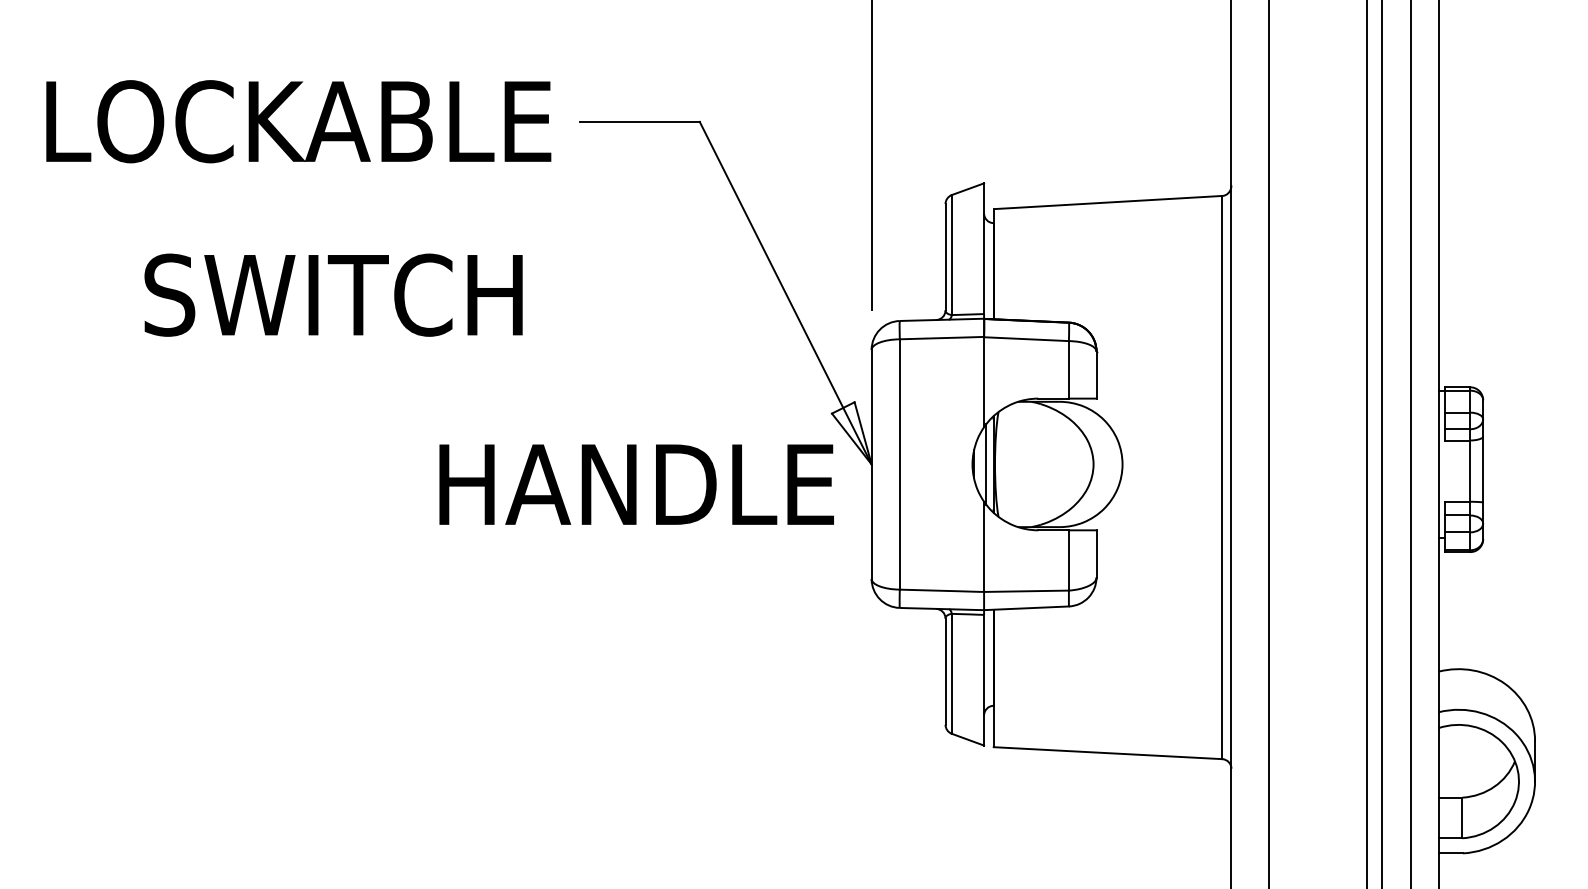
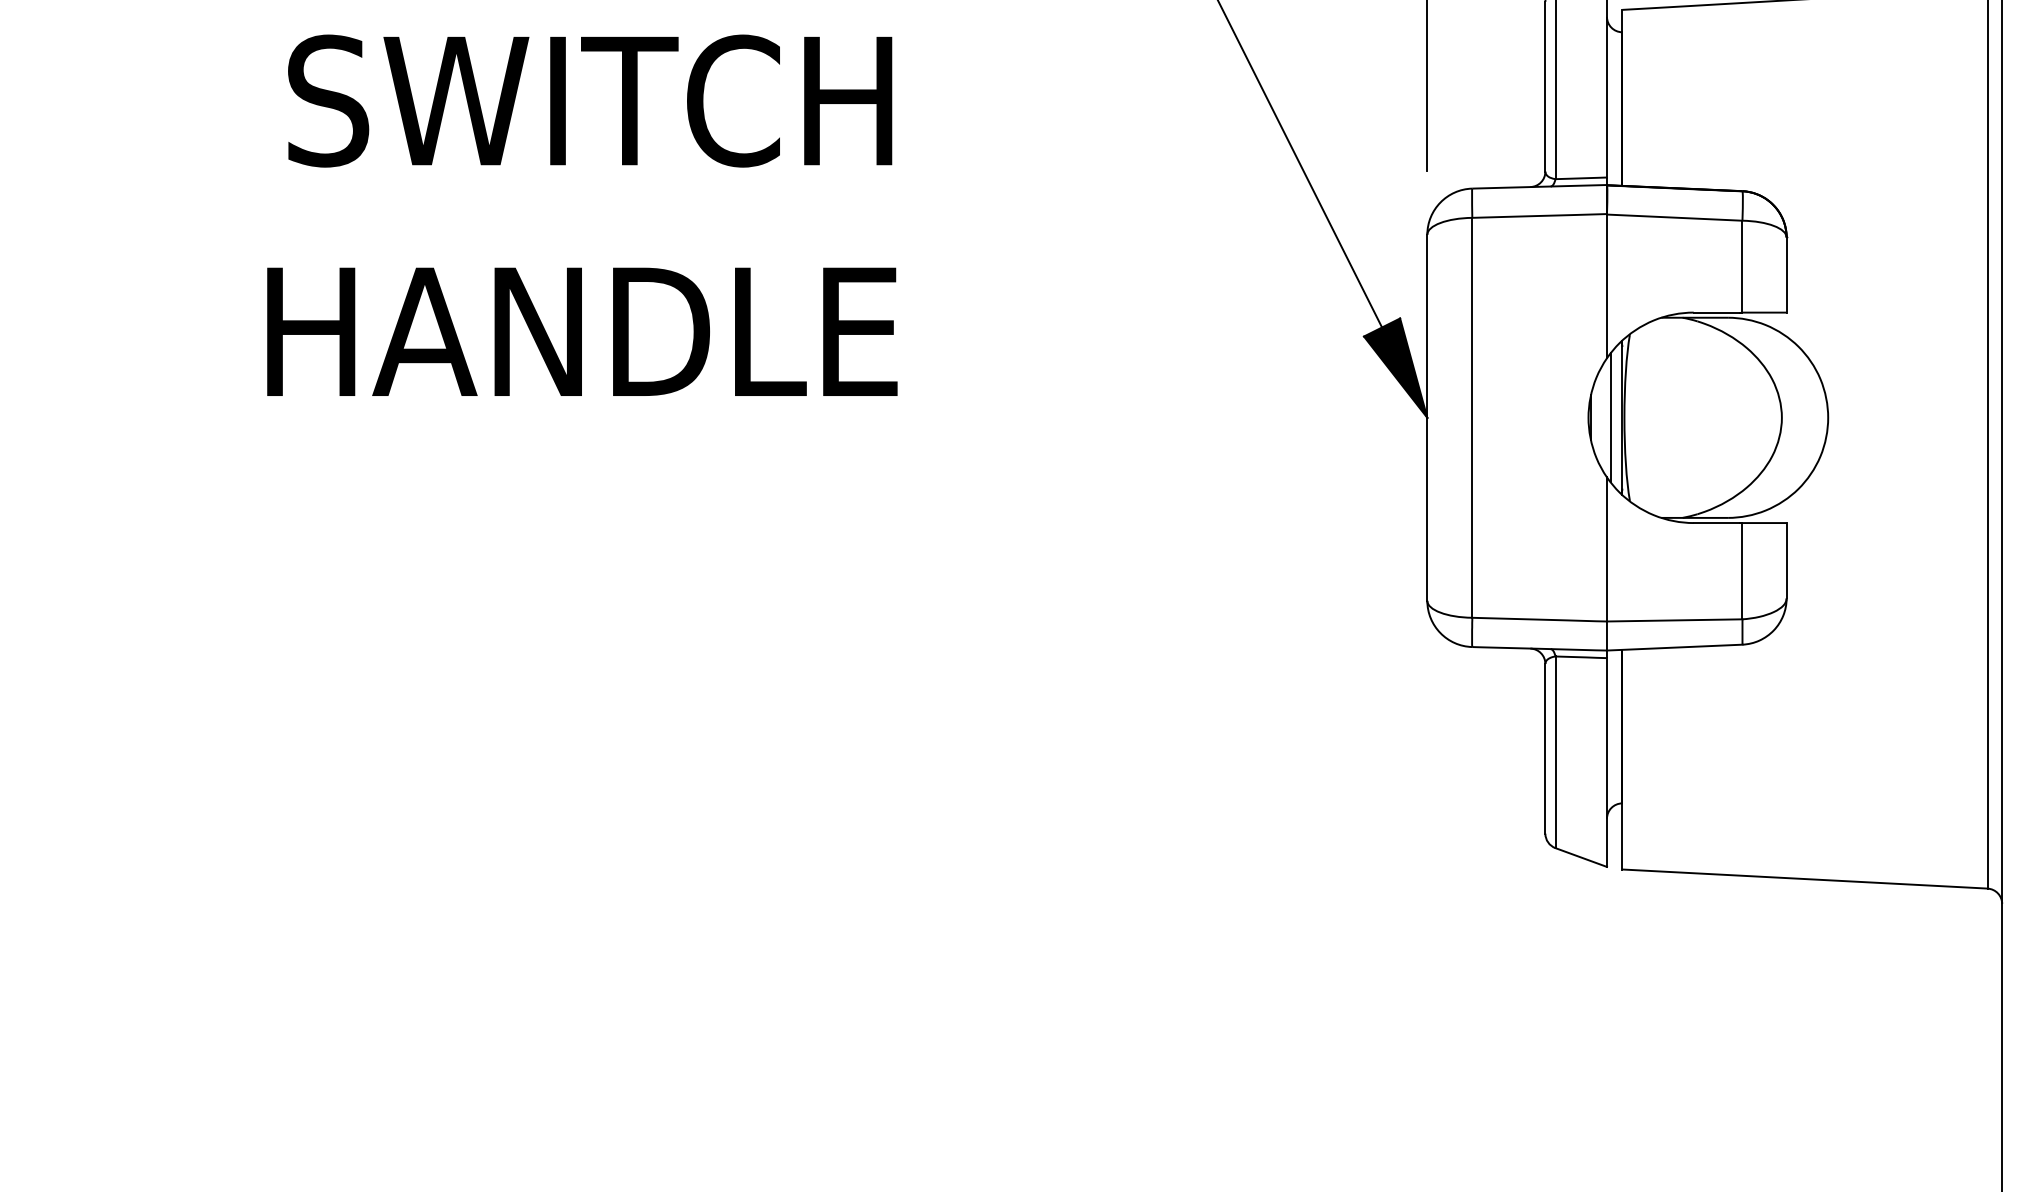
text: (333, 294) -> (589, 99), moved
fill: (851, 433) -> (1395, 368), added
text: (636, 484) -> (581, 331), moved

